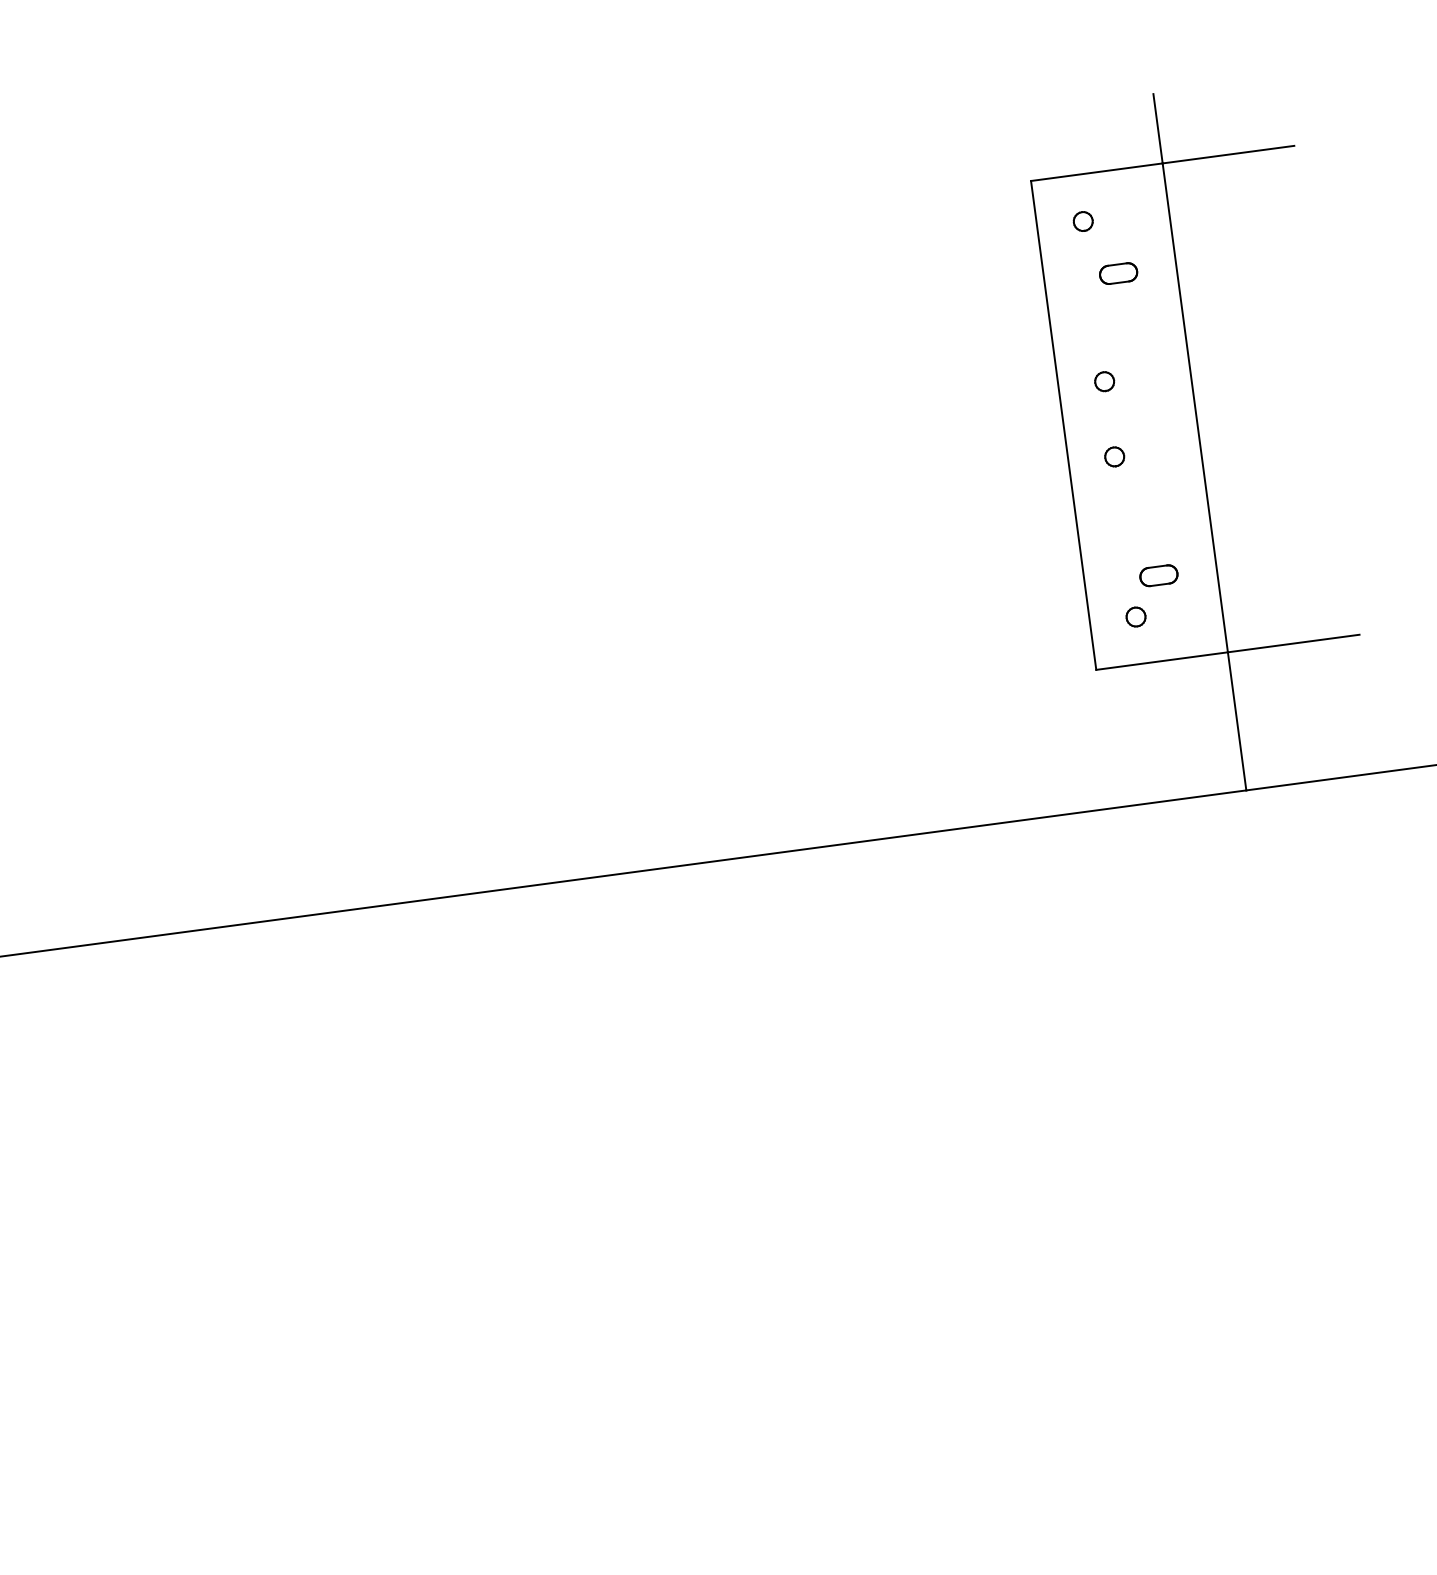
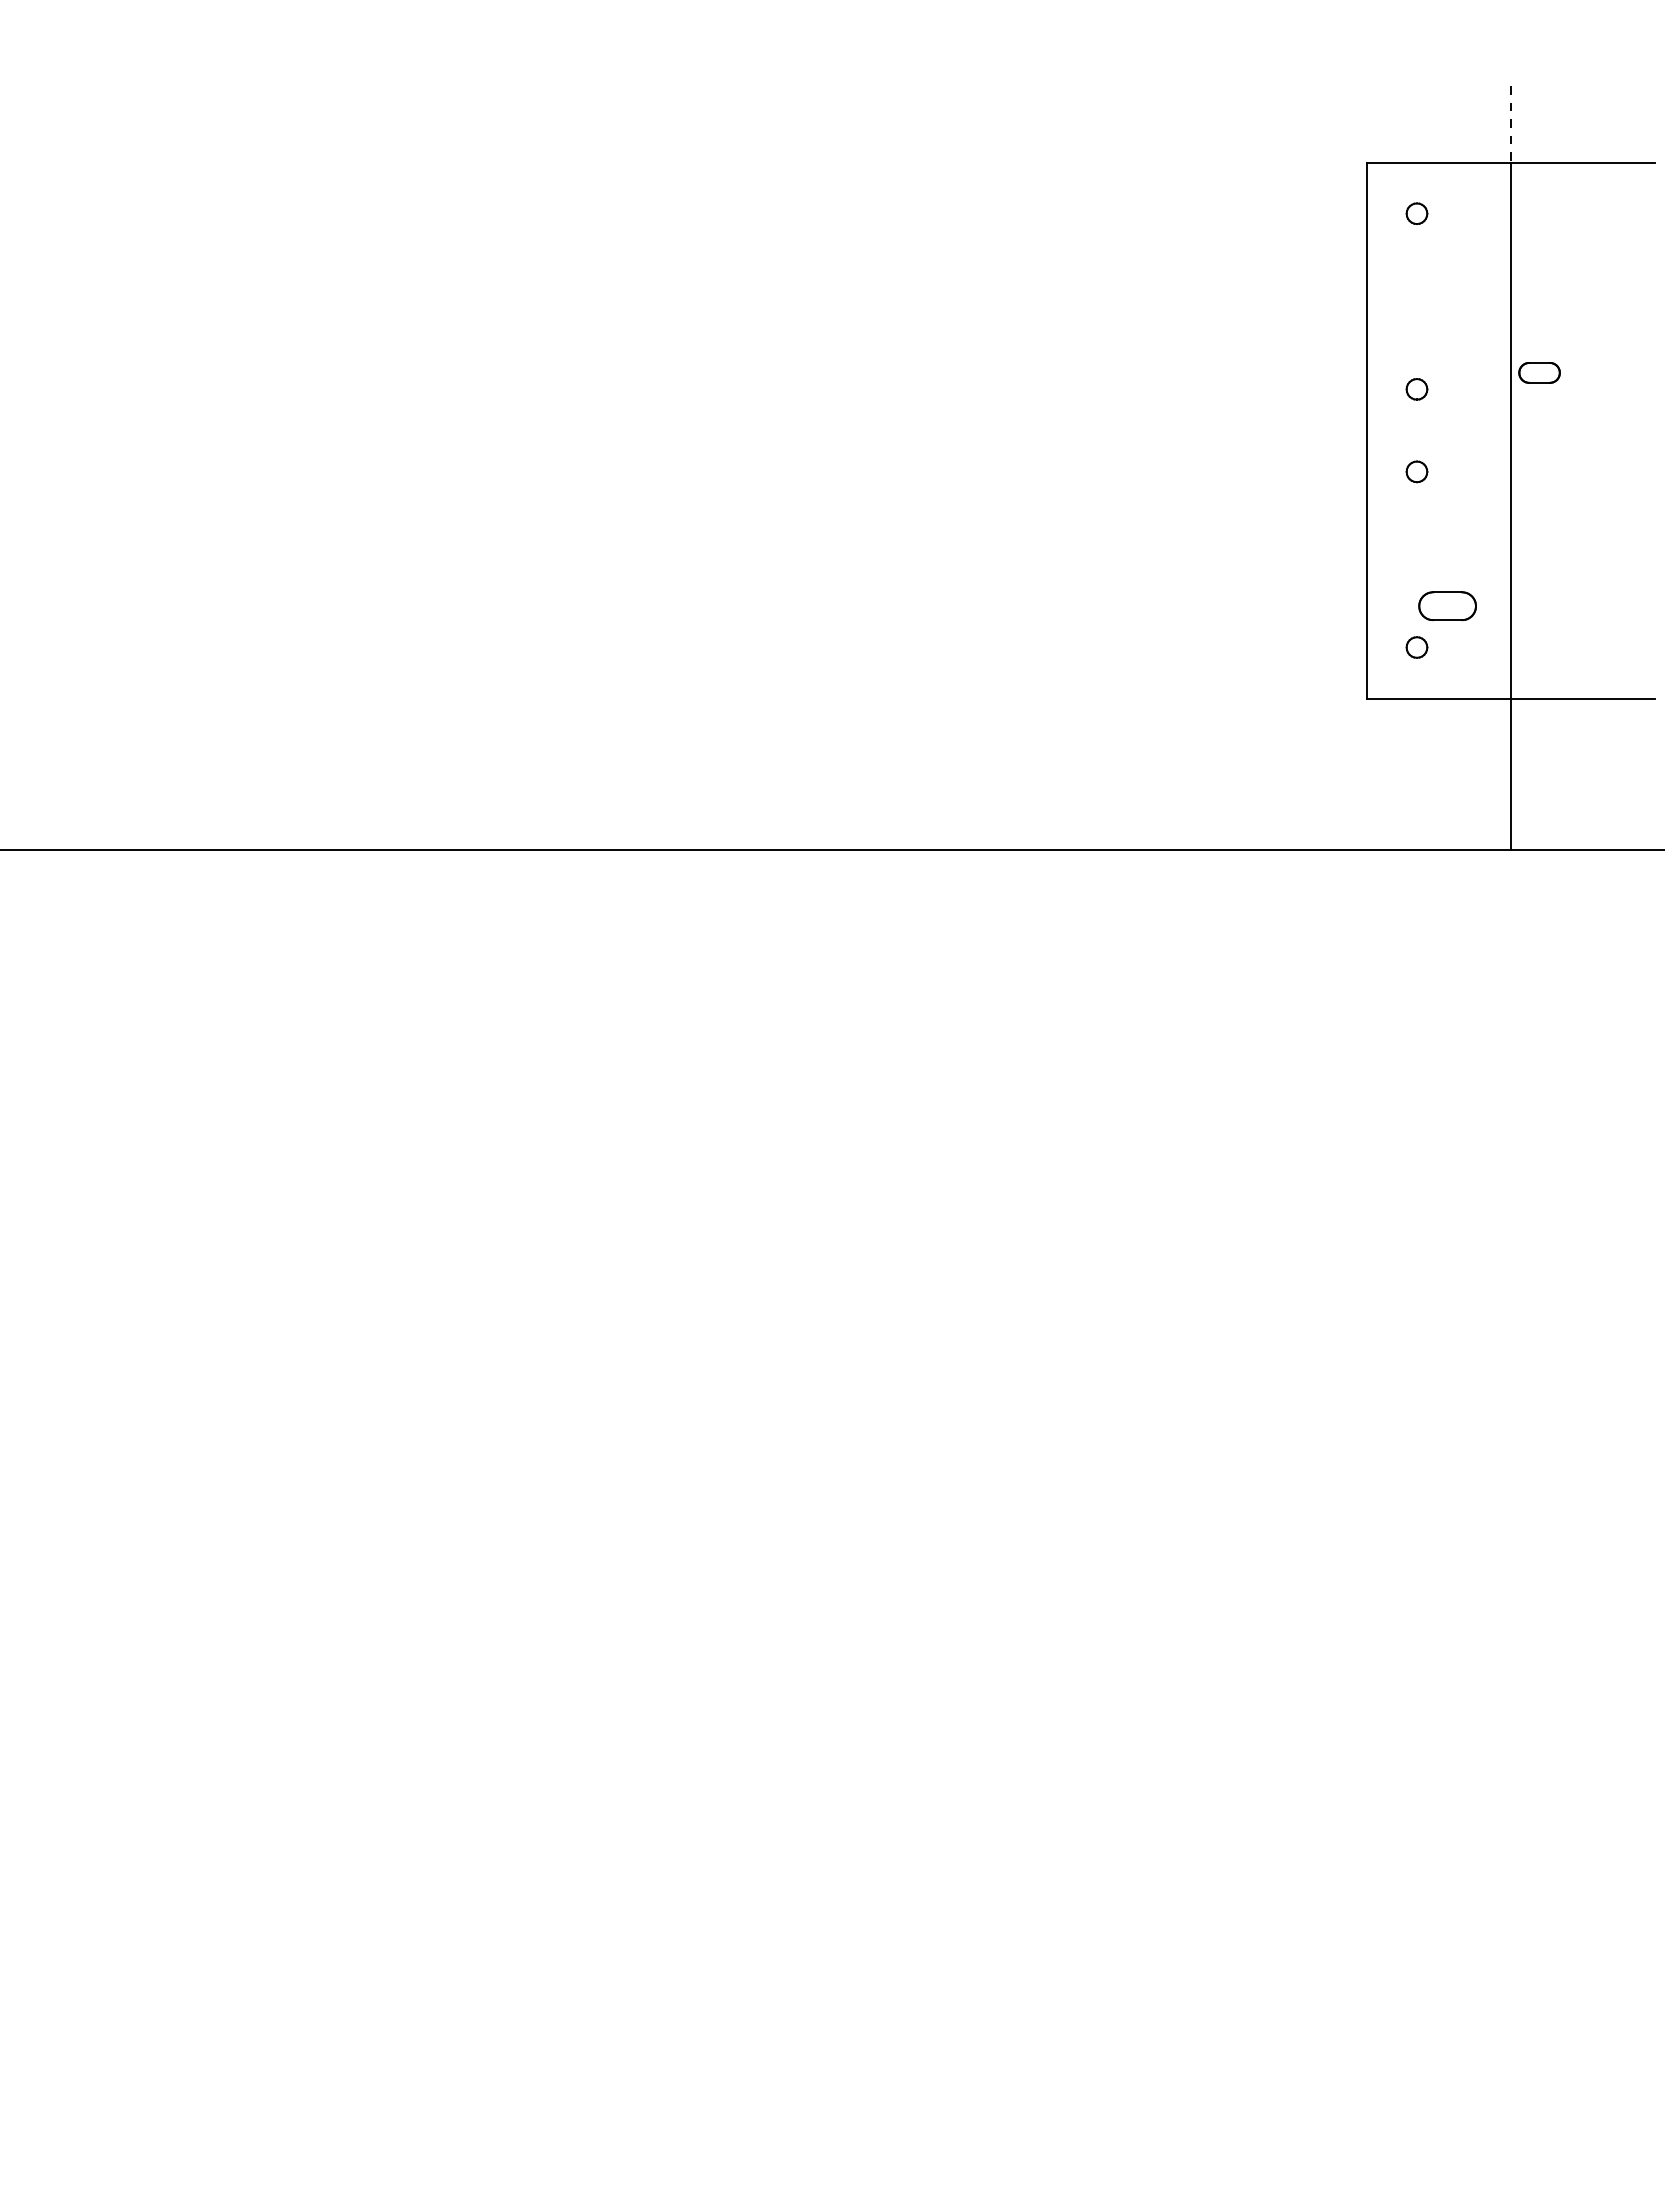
line: (1157, 128) -> (1510, 124), solid -> dashed
part: (1118, 273) -> (1539, 372), moved
part: (1158, 575) -> (1447, 606), size x1.4

